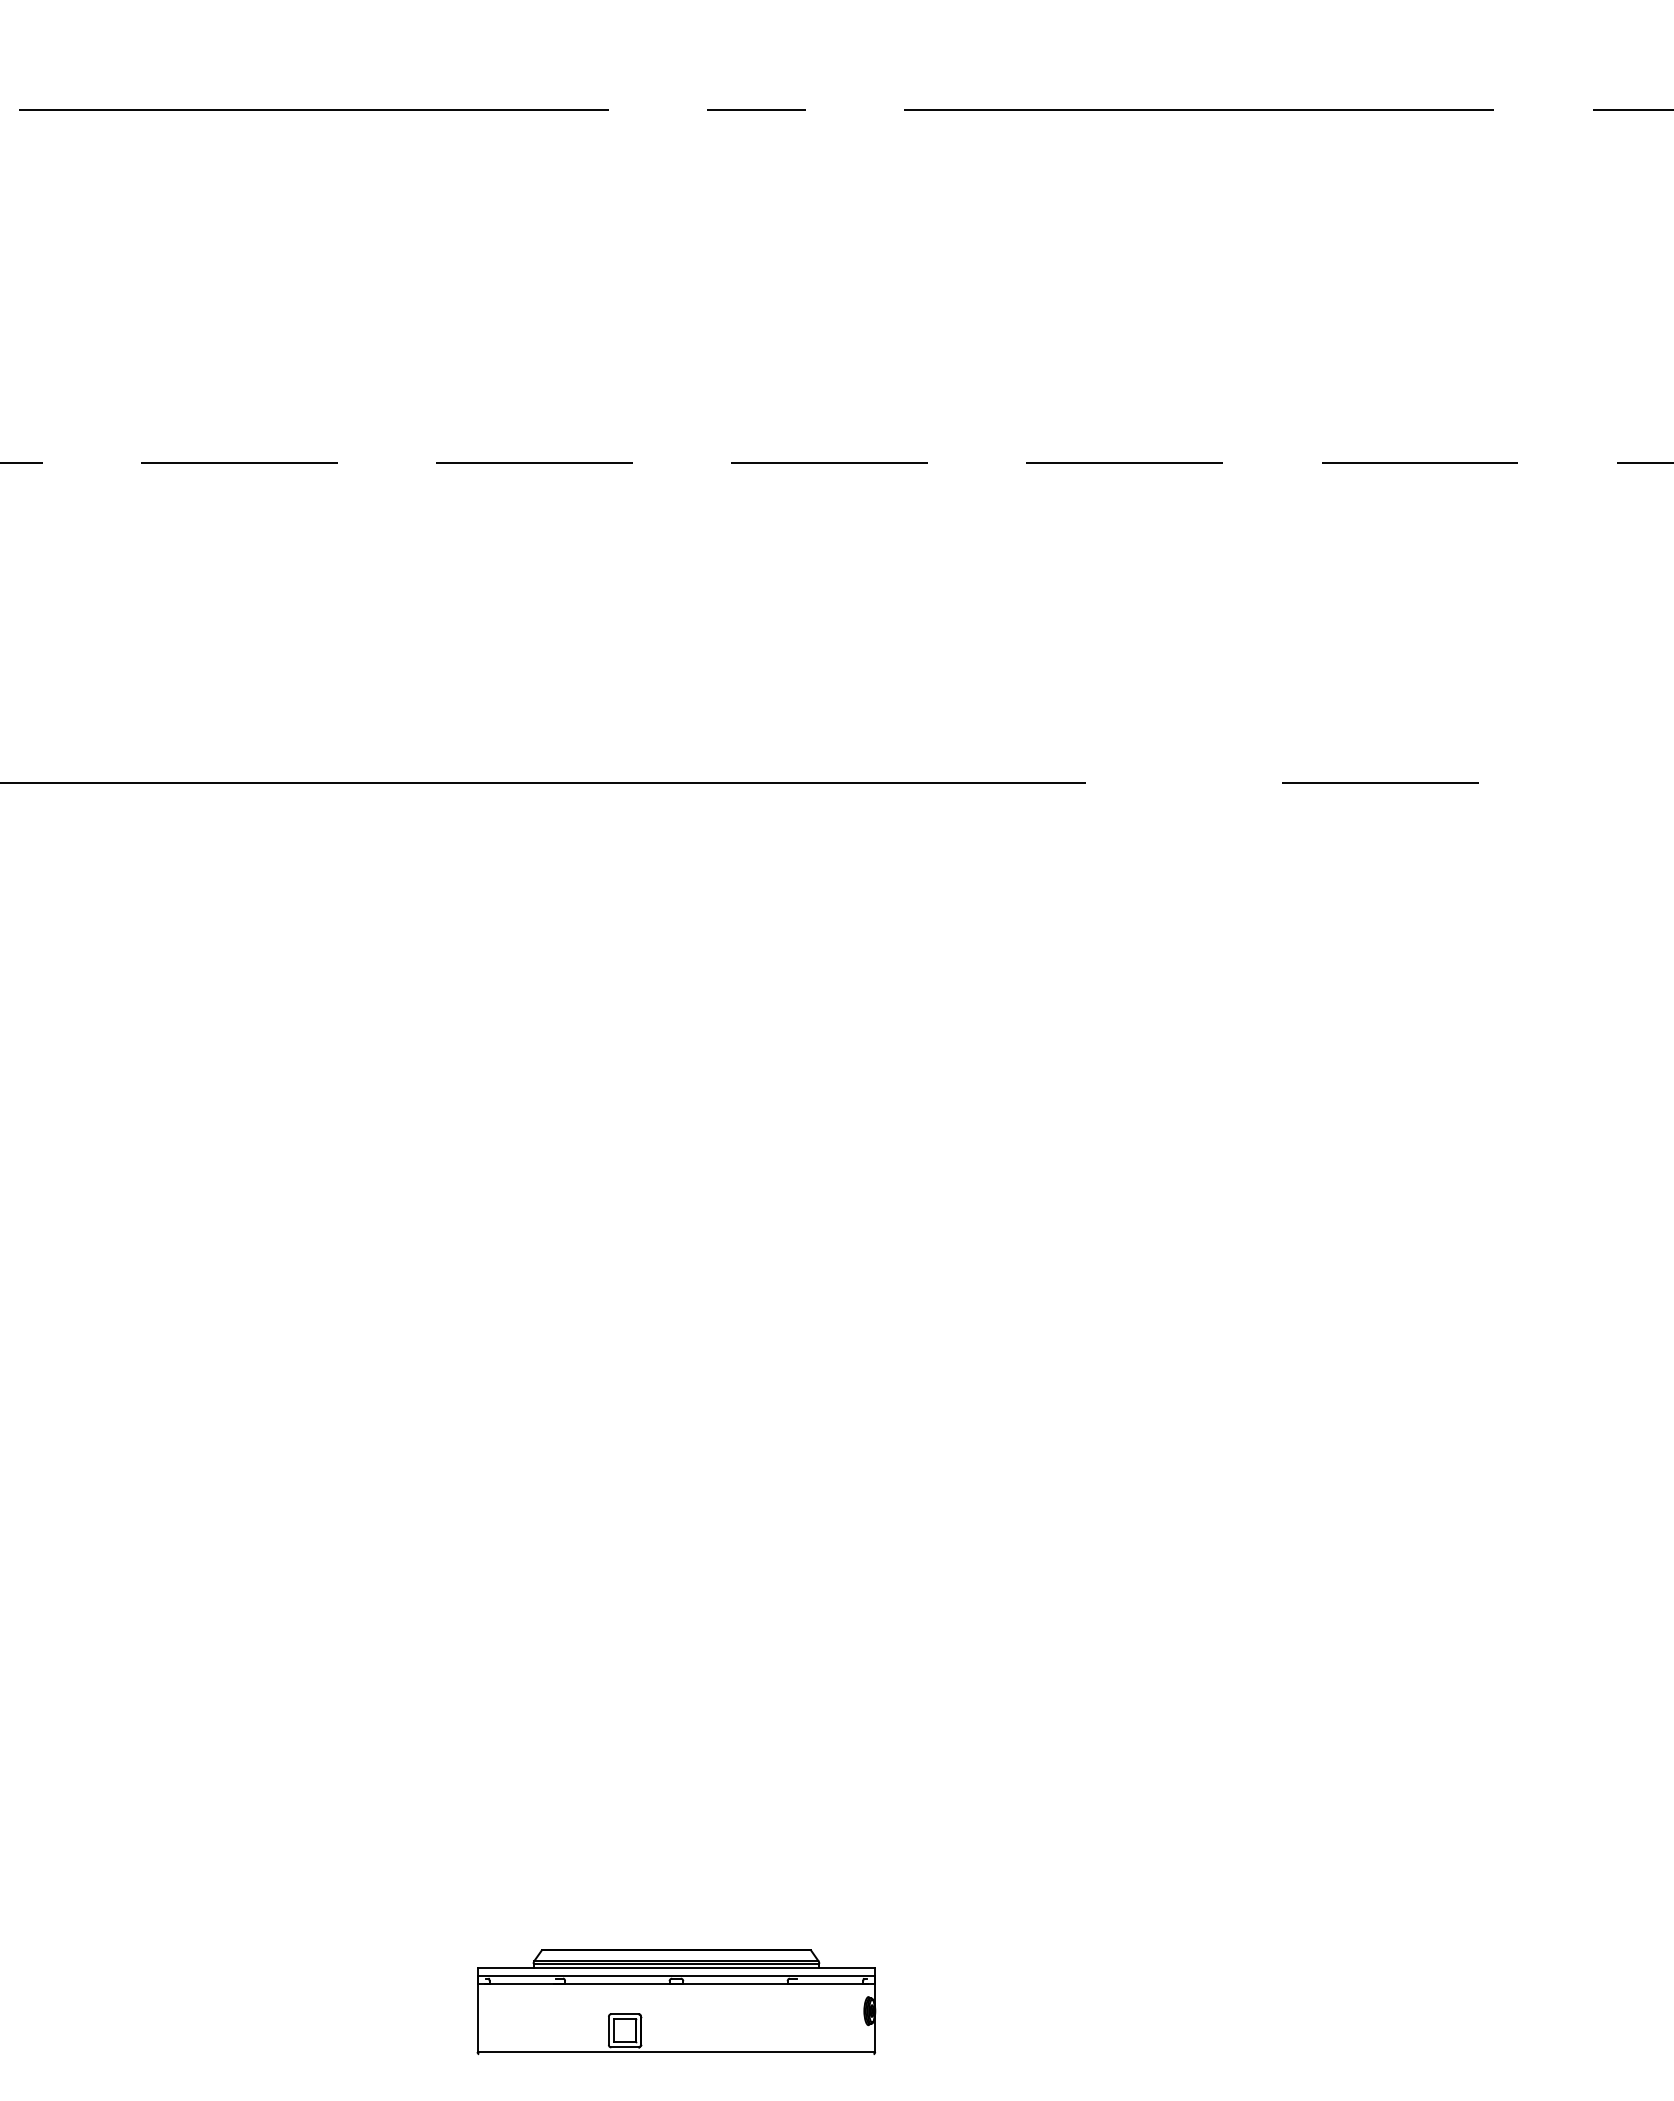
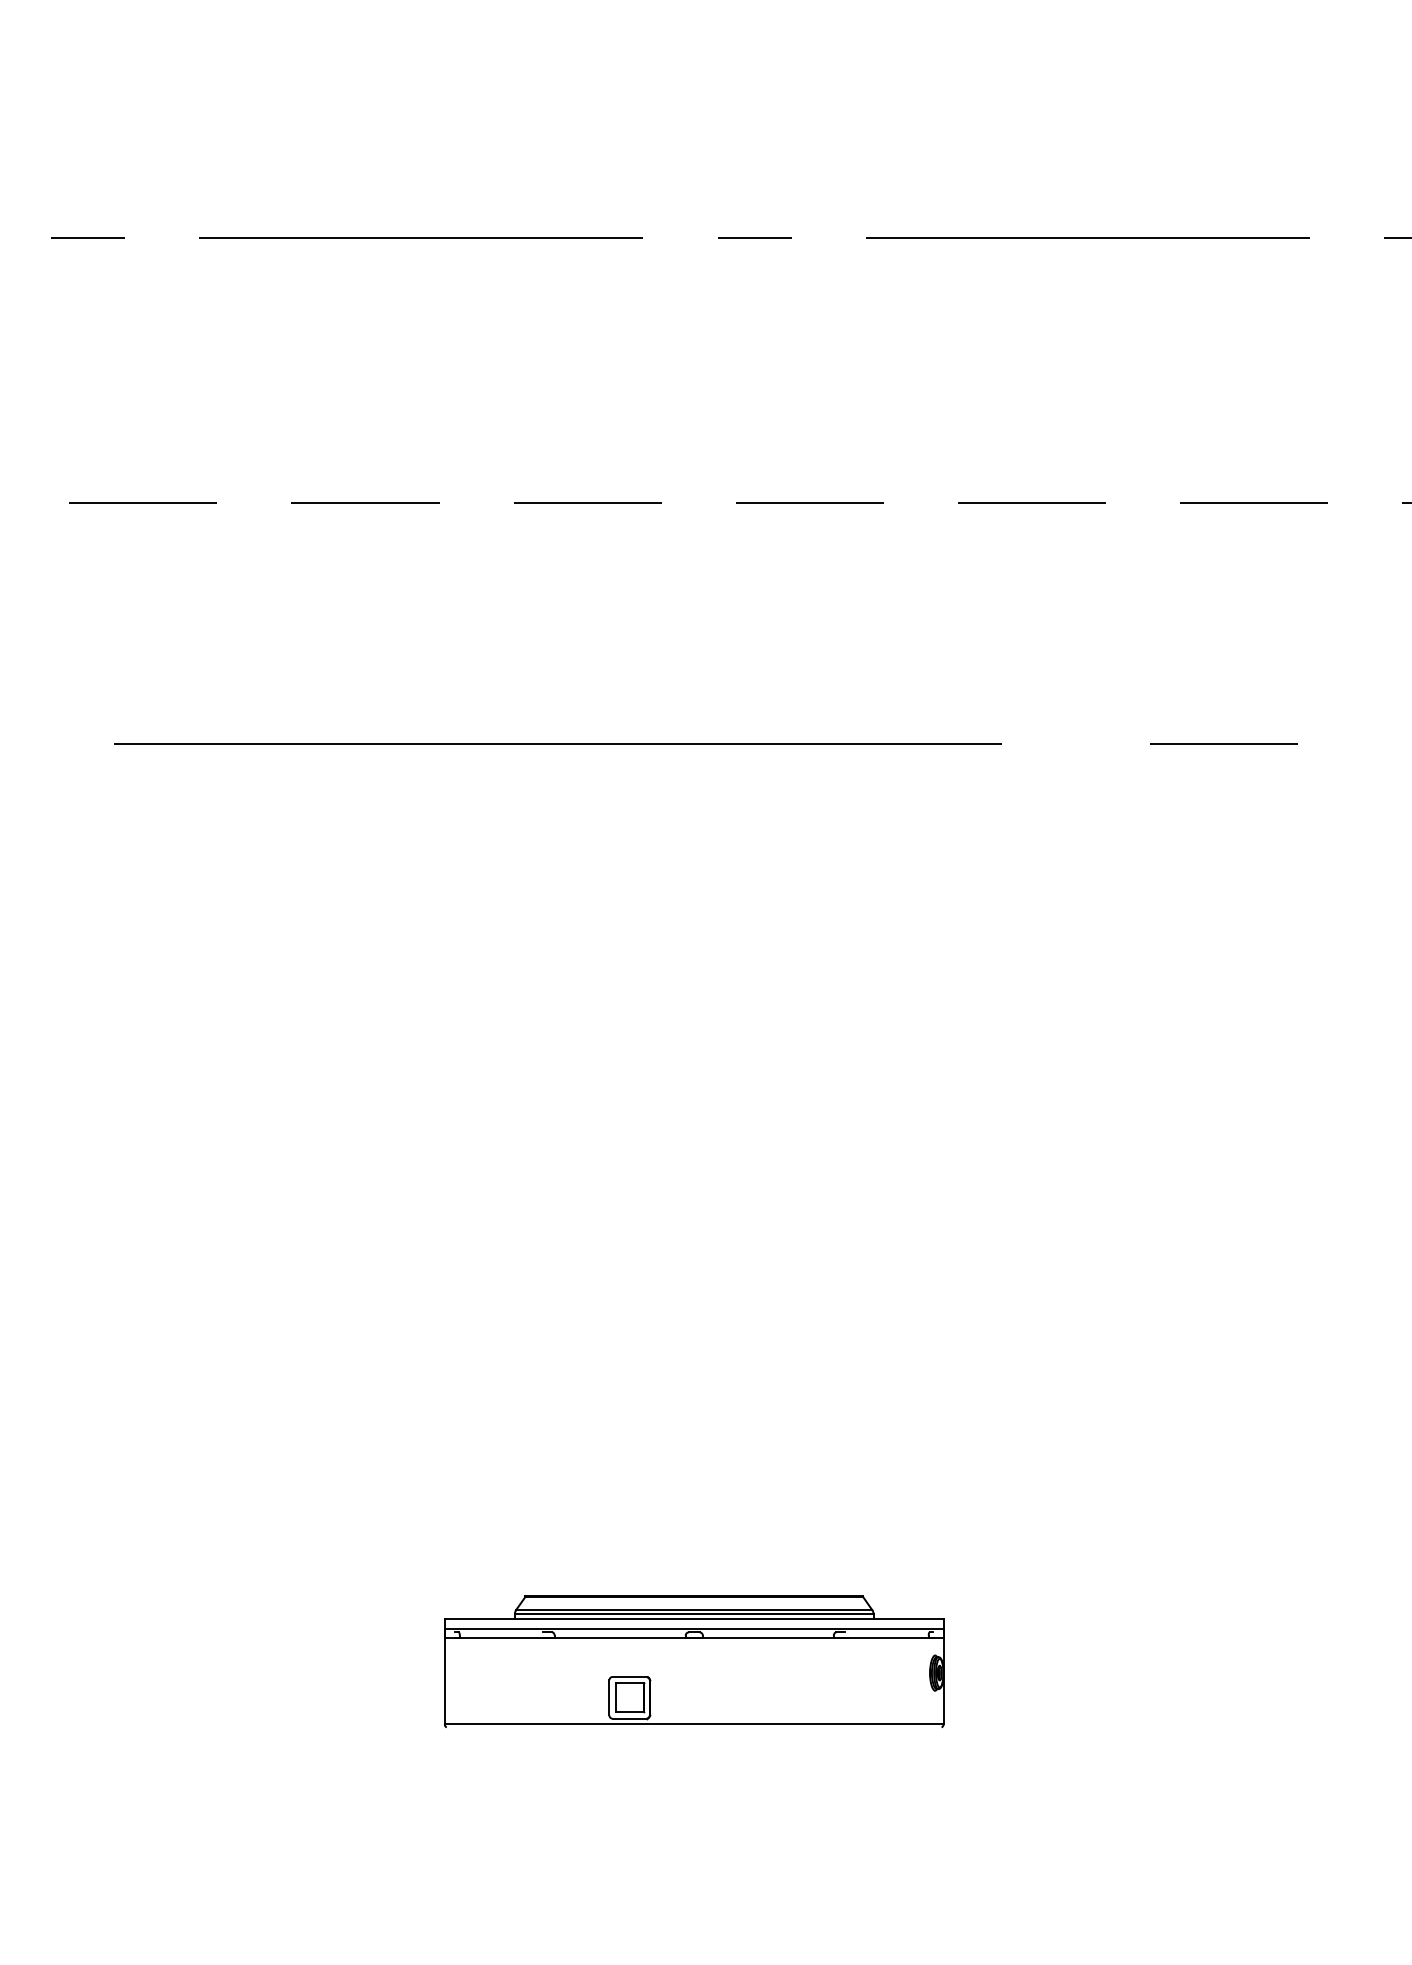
part: (676, 2001) -> (694, 1661), size x1.67

